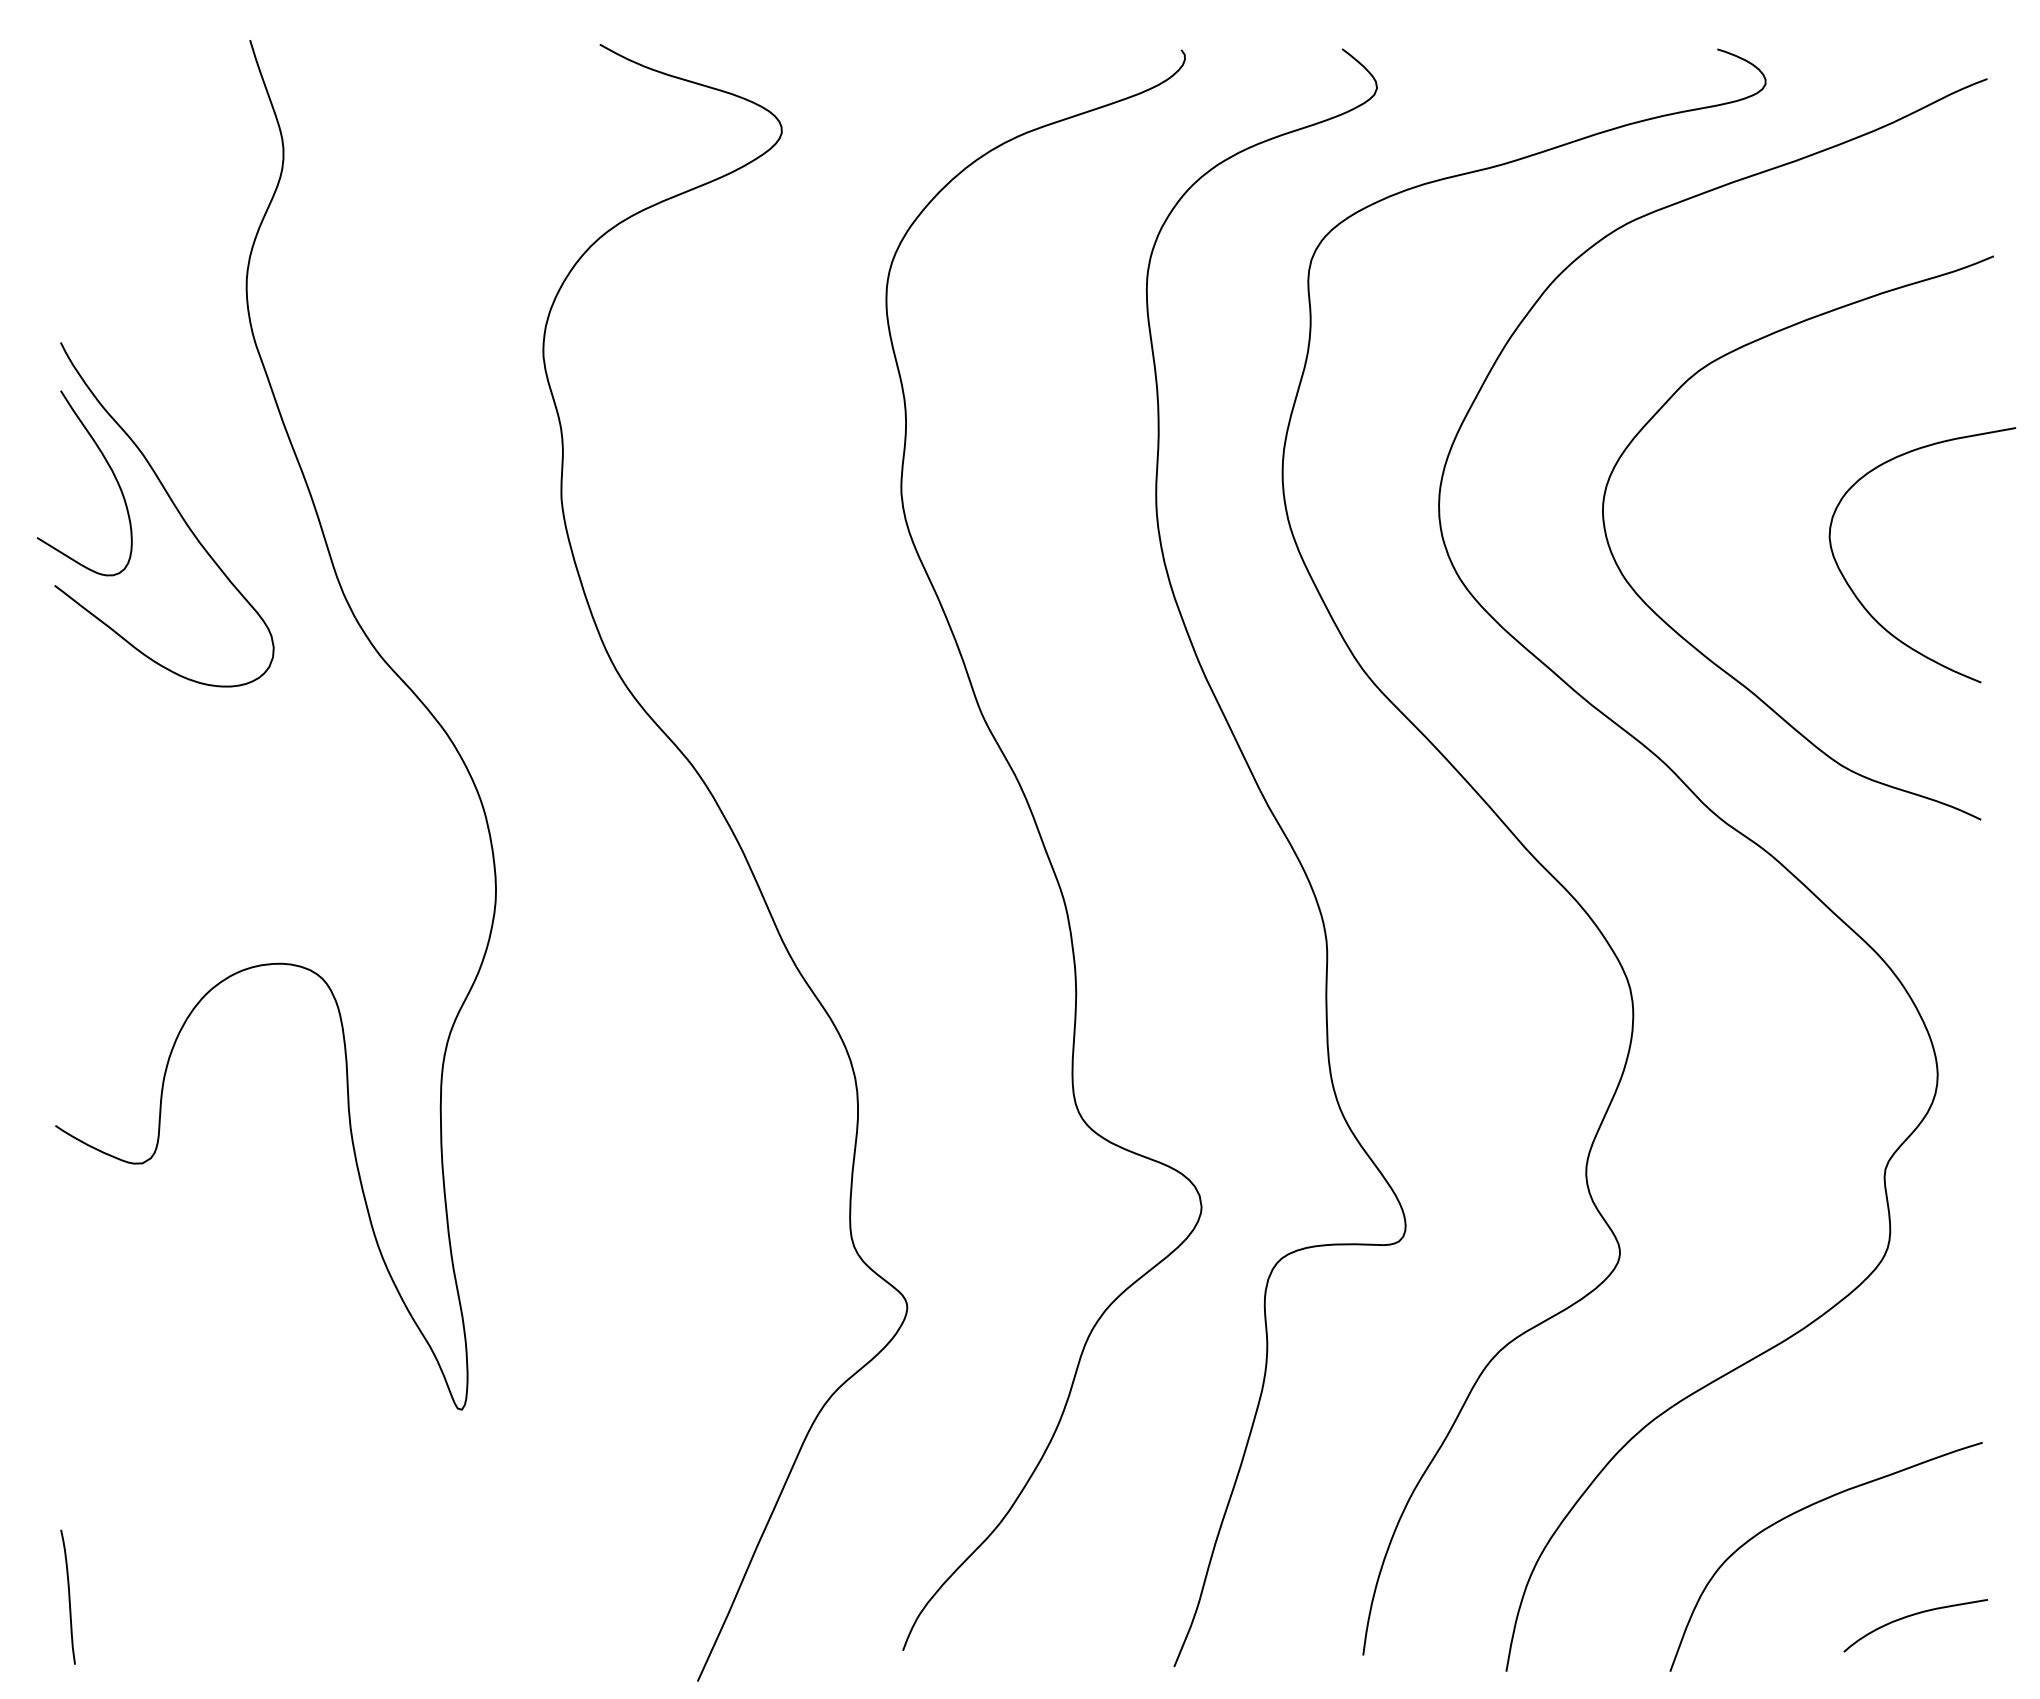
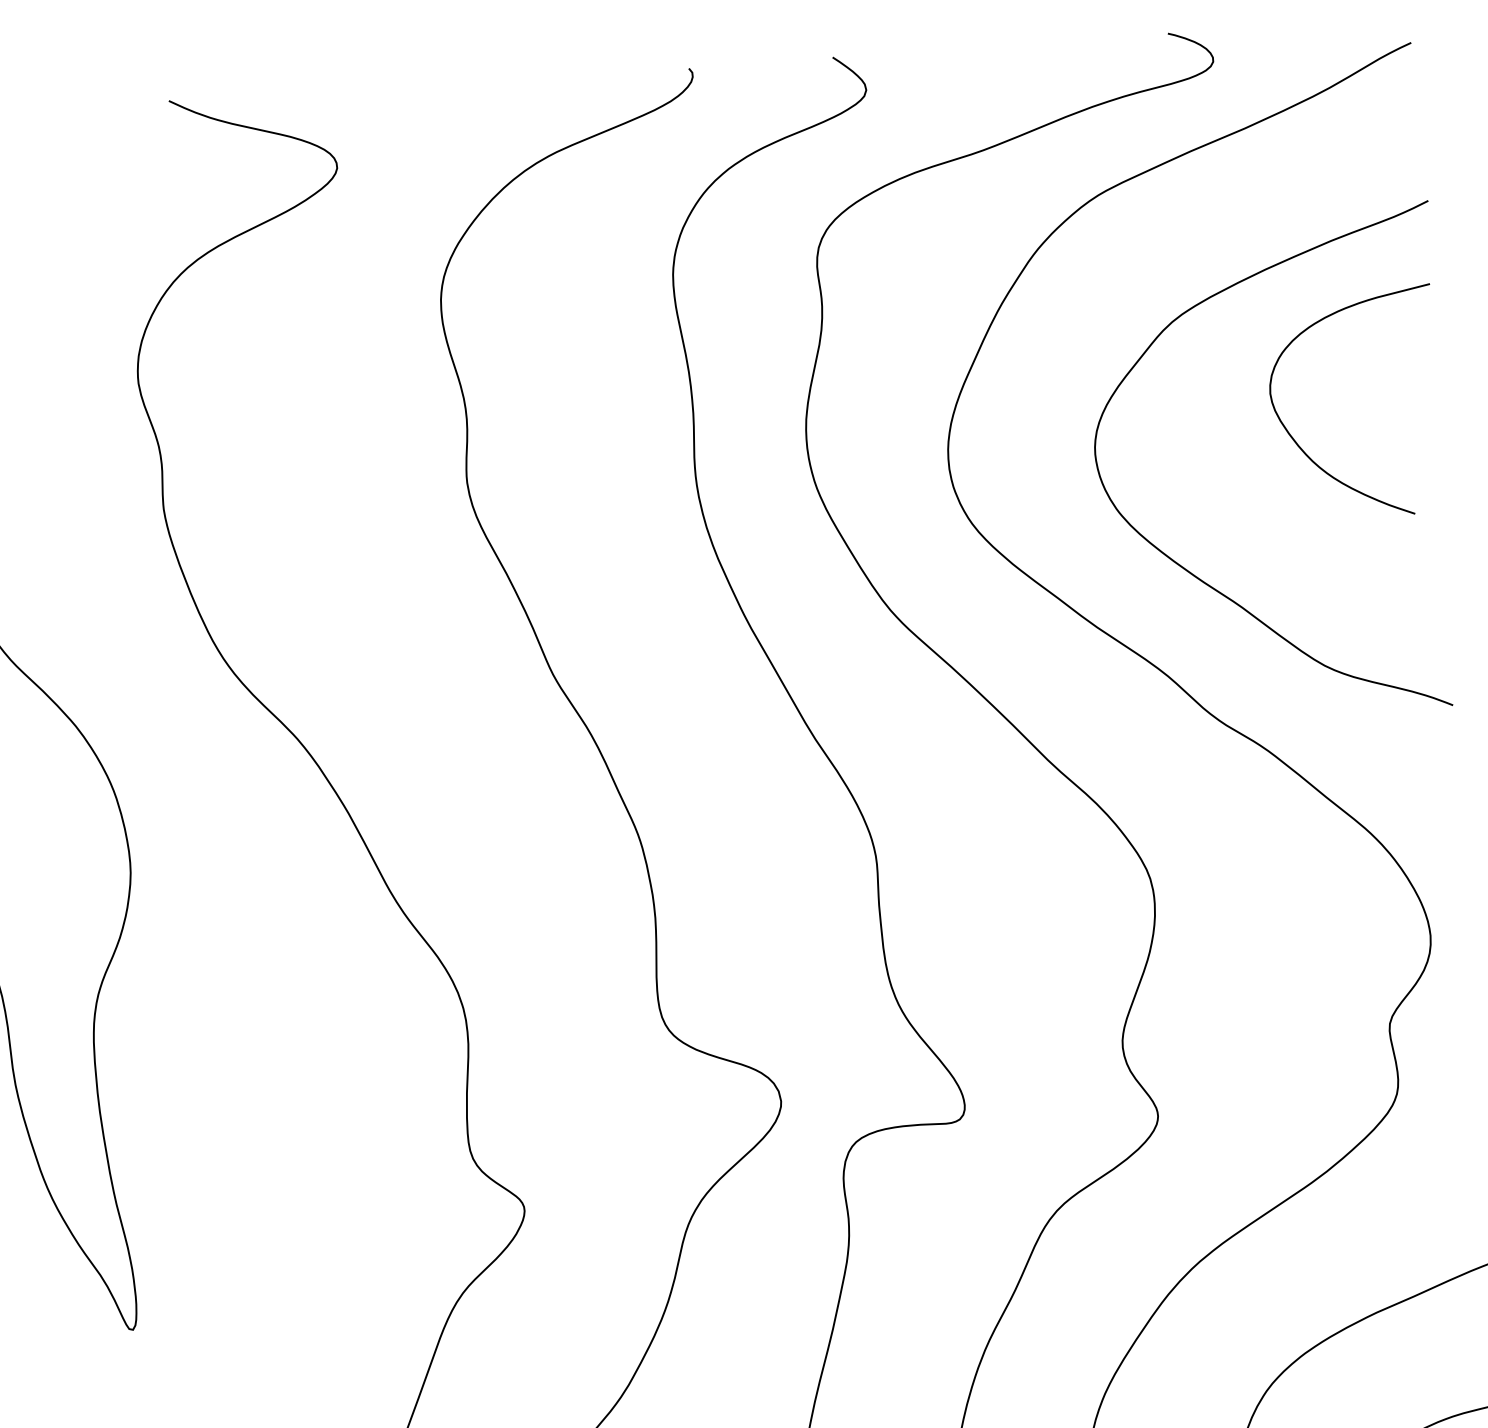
curve: (1860, 600) -> (1301, 448), moved

